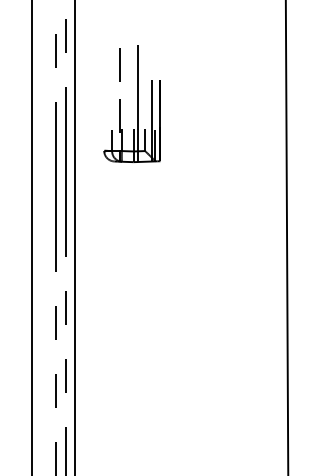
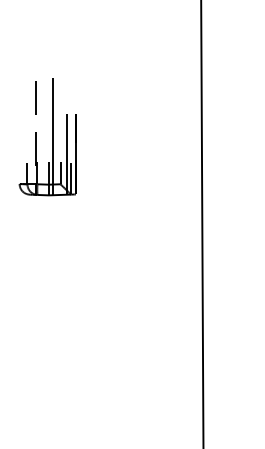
part: (131, 103) -> (46, 136), moved

